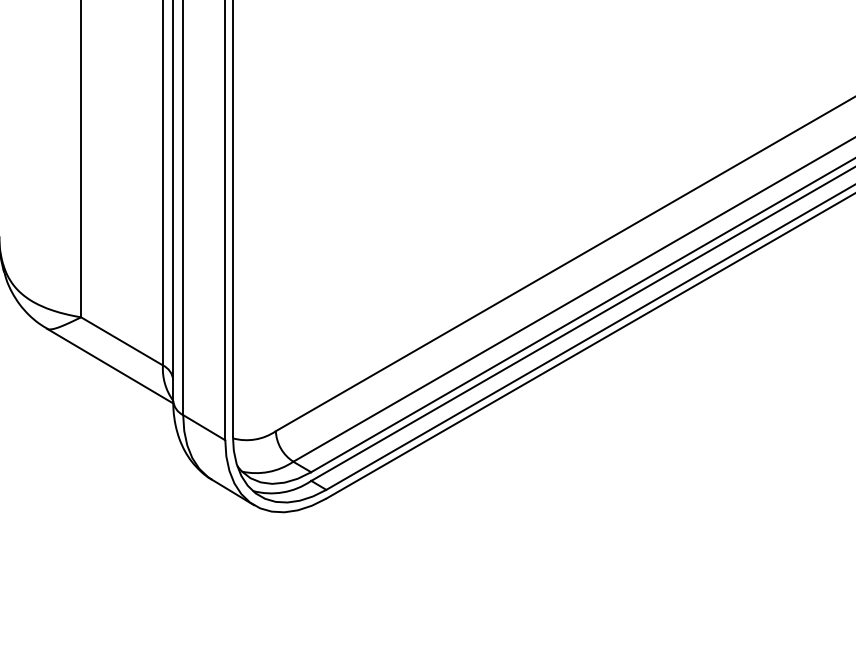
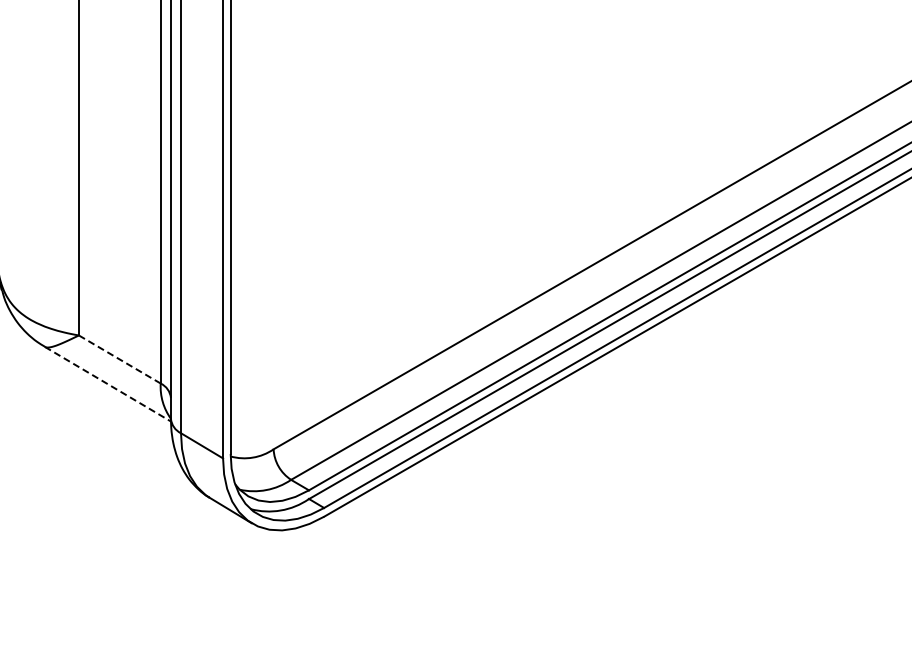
line: (122, 341) -> (120, 359), solid -> dashed
line: (110, 366) -> (108, 384), solid -> dashed

